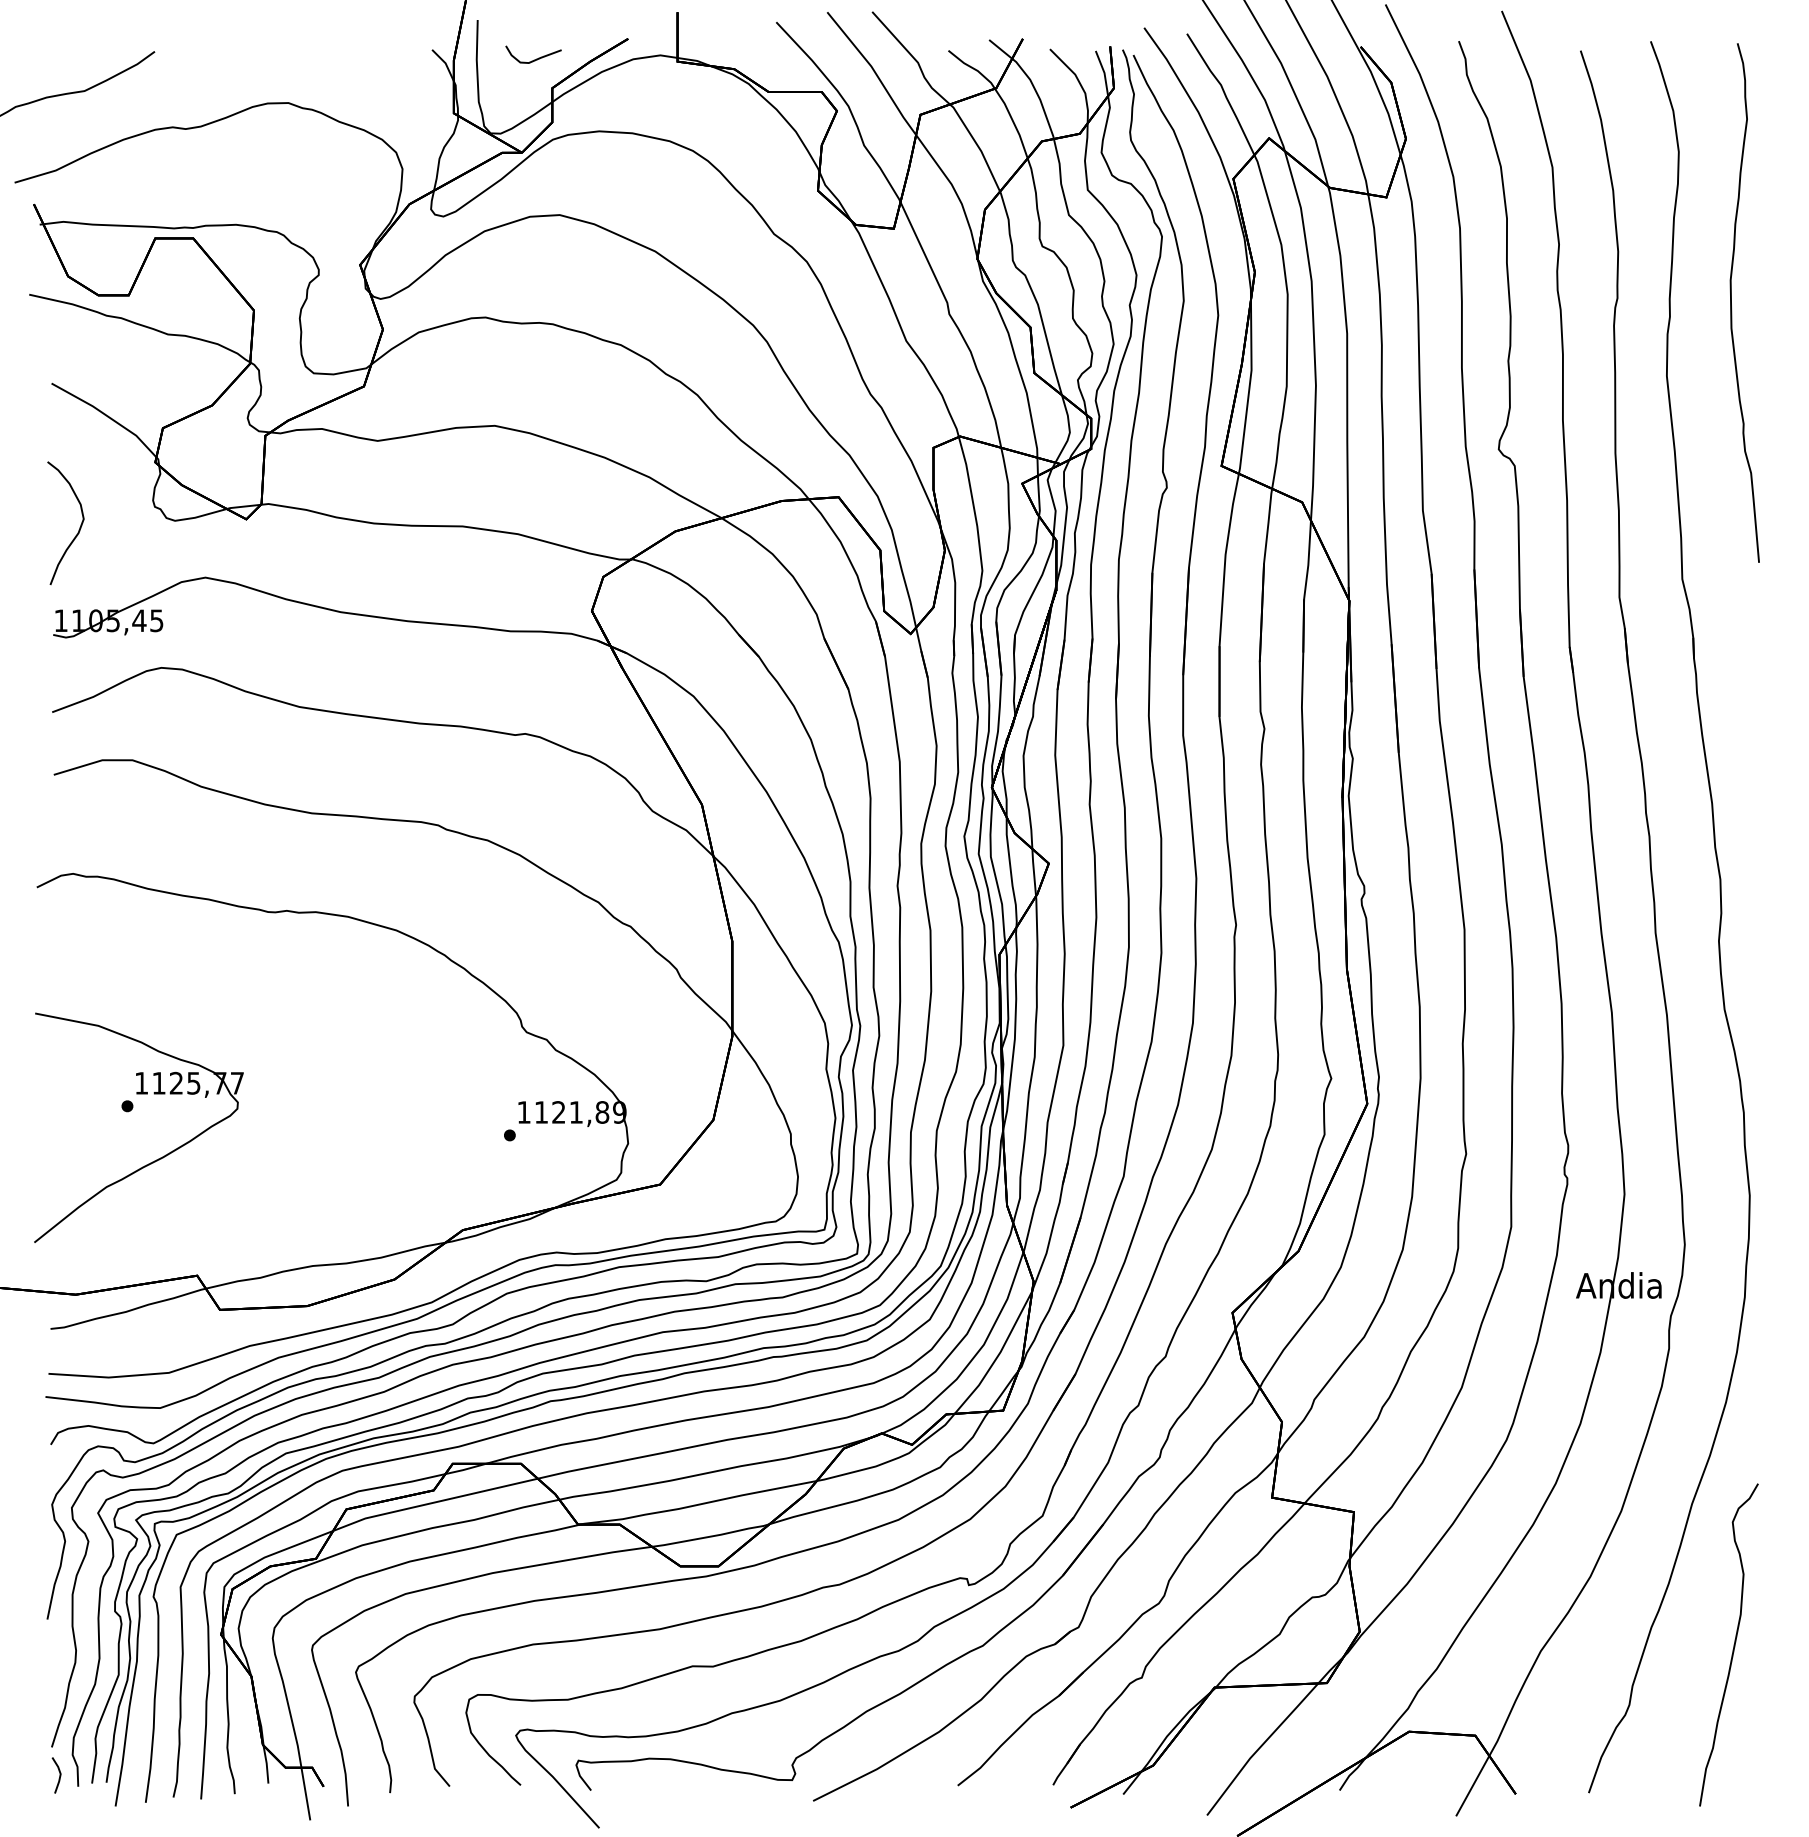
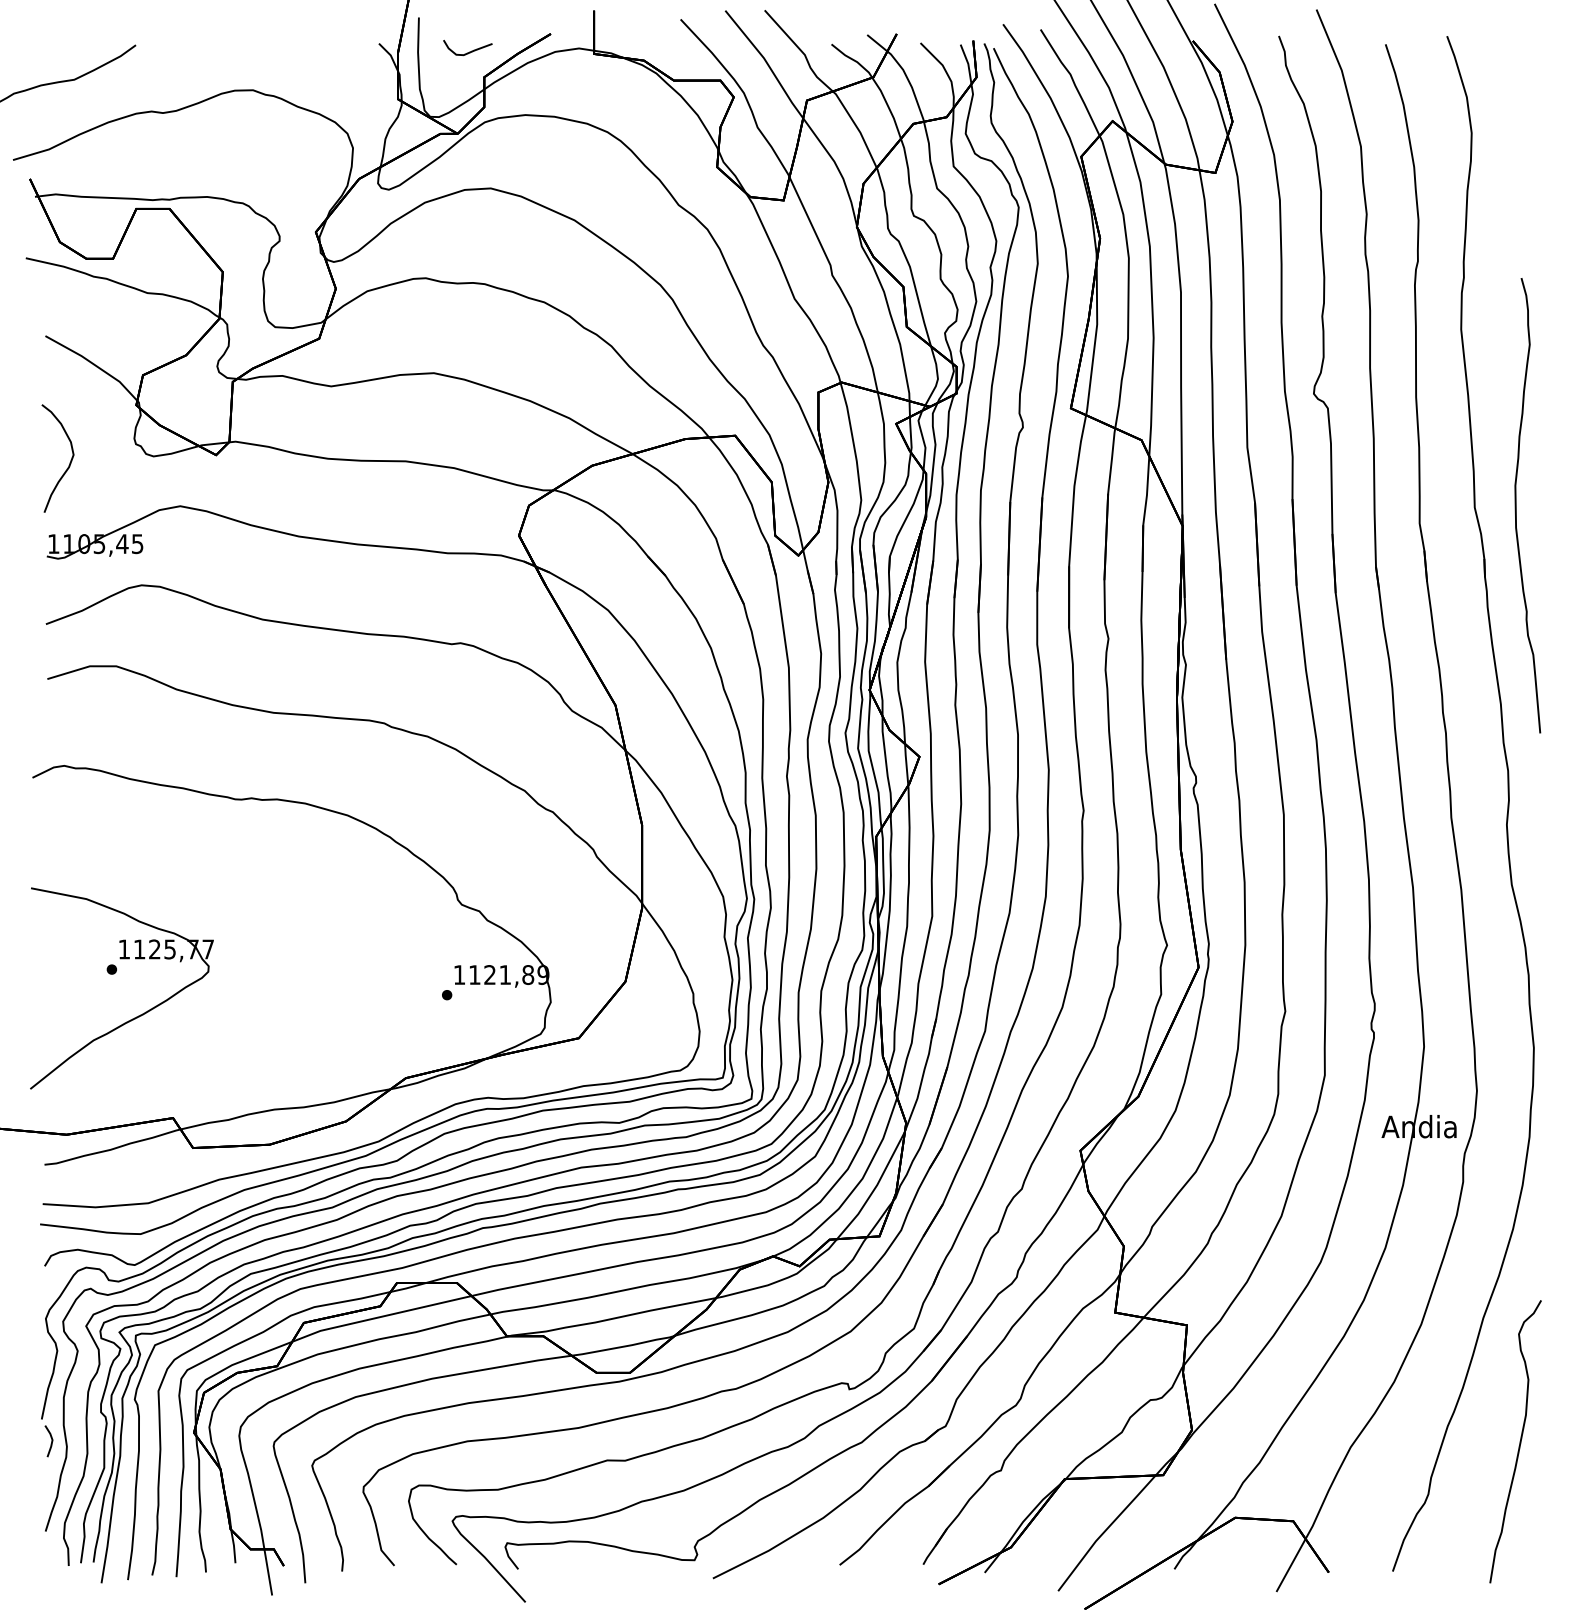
curve: (1731, 302) -> (1516, 505), moved
line: (59, 1775) -> (51, 1441), moved

